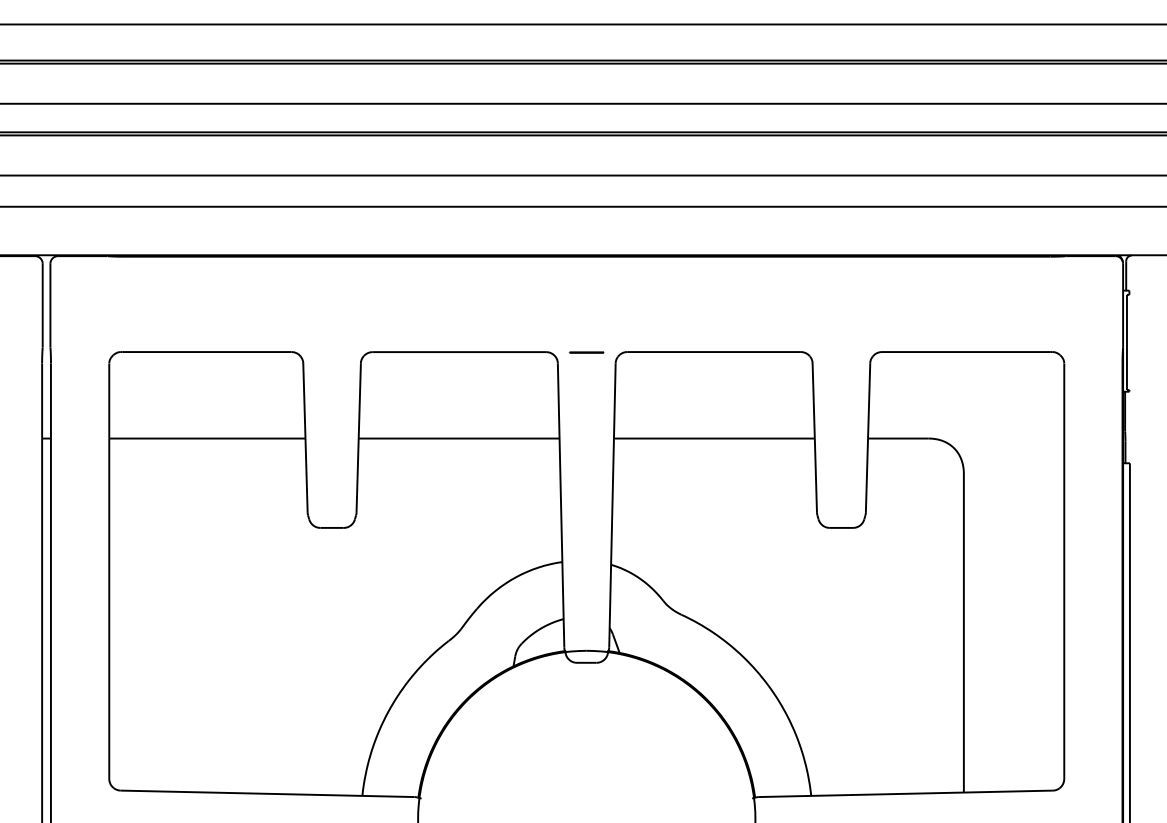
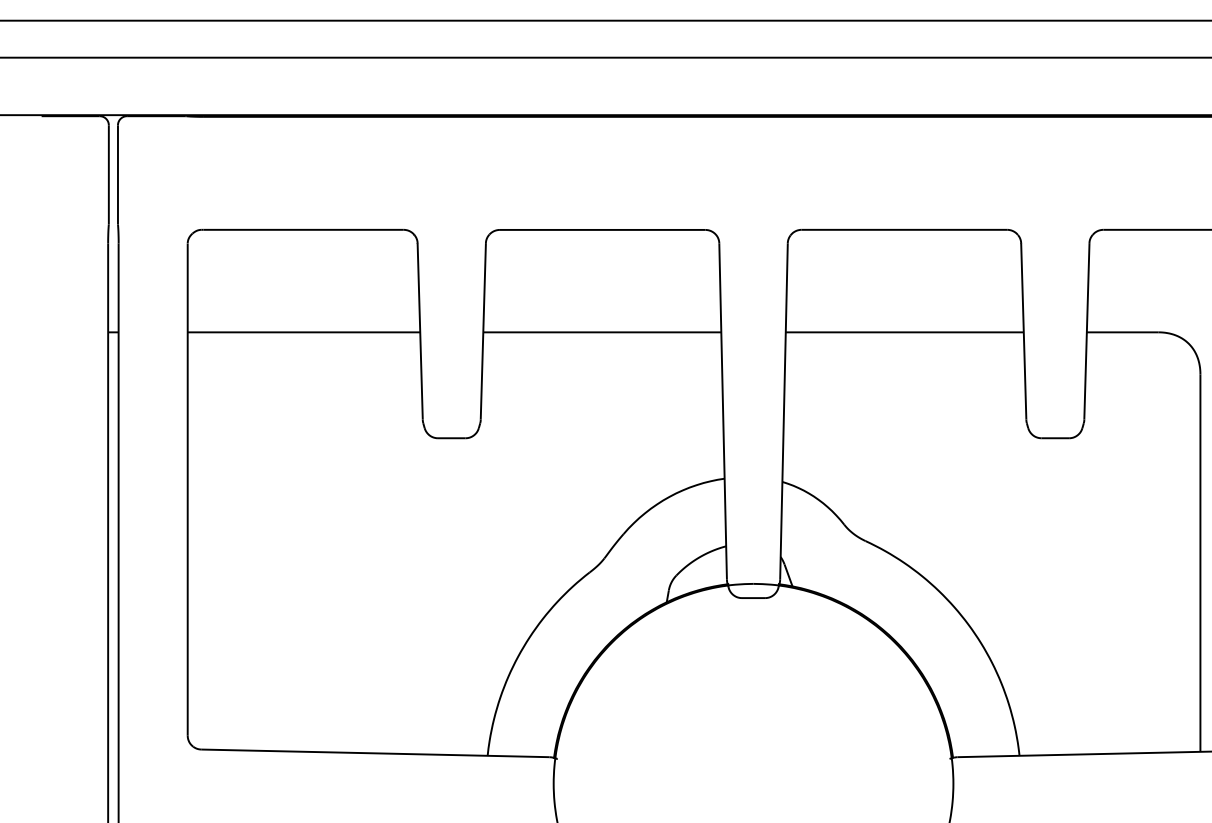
line: (586, 352) -> (753, 230), removed

